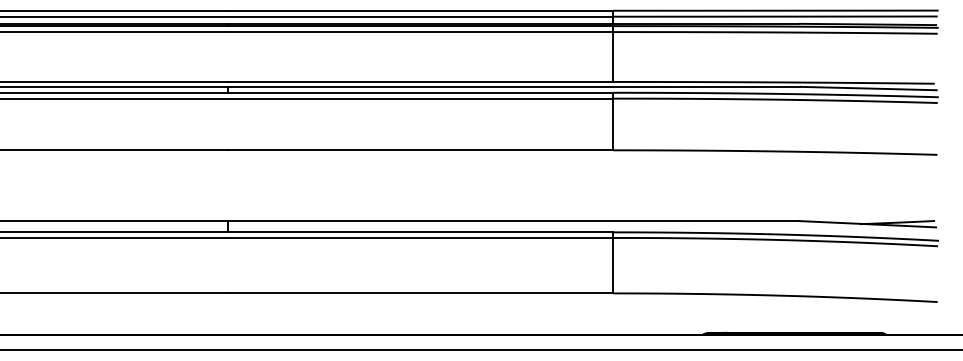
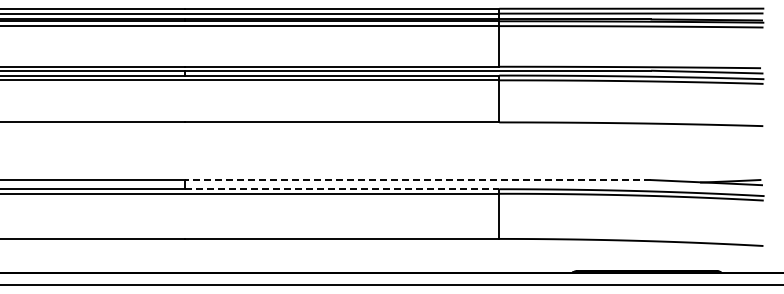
line: (512, 221) -> (417, 180), solid -> dashed
line: (420, 232) -> (342, 189), solid -> dashed

